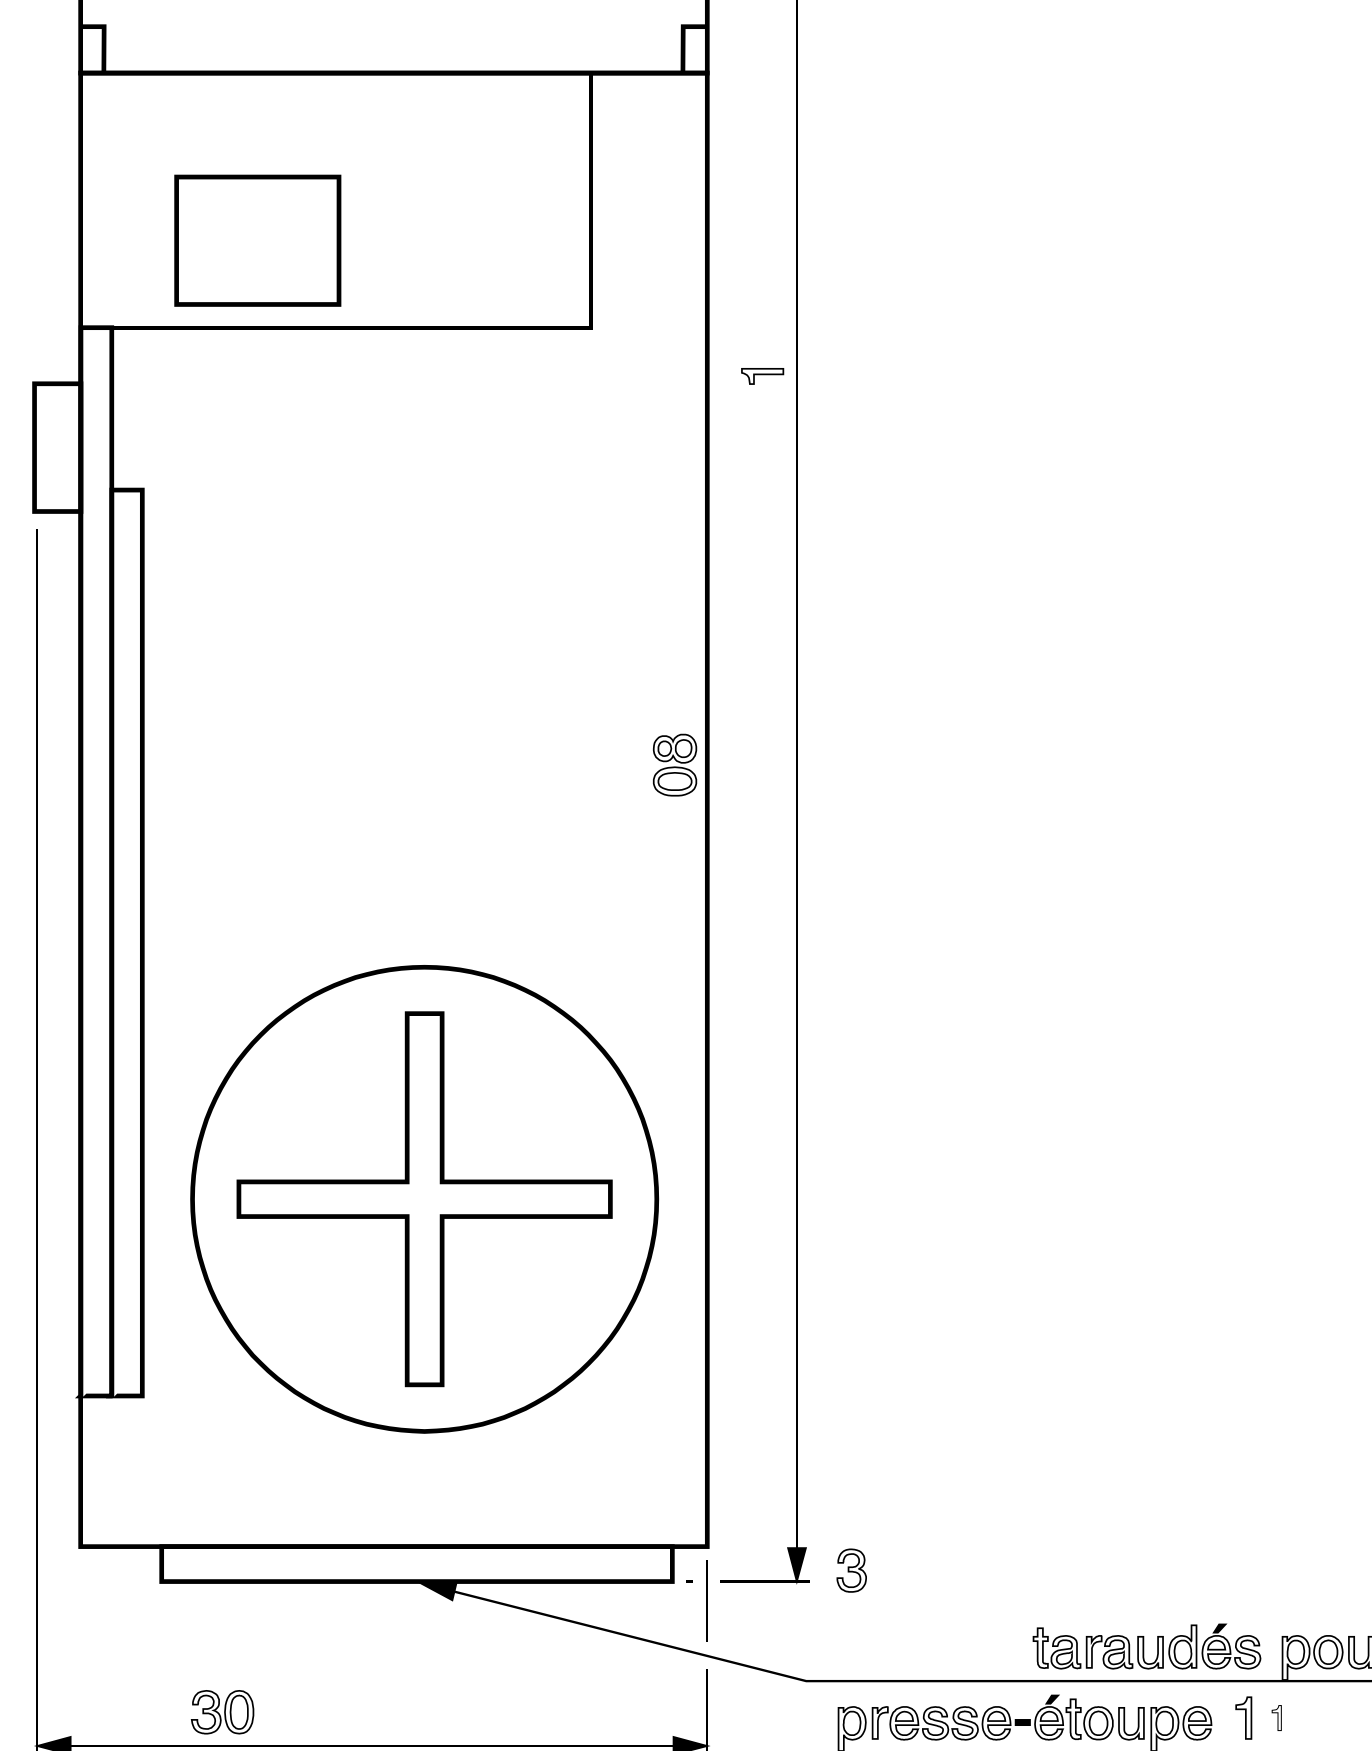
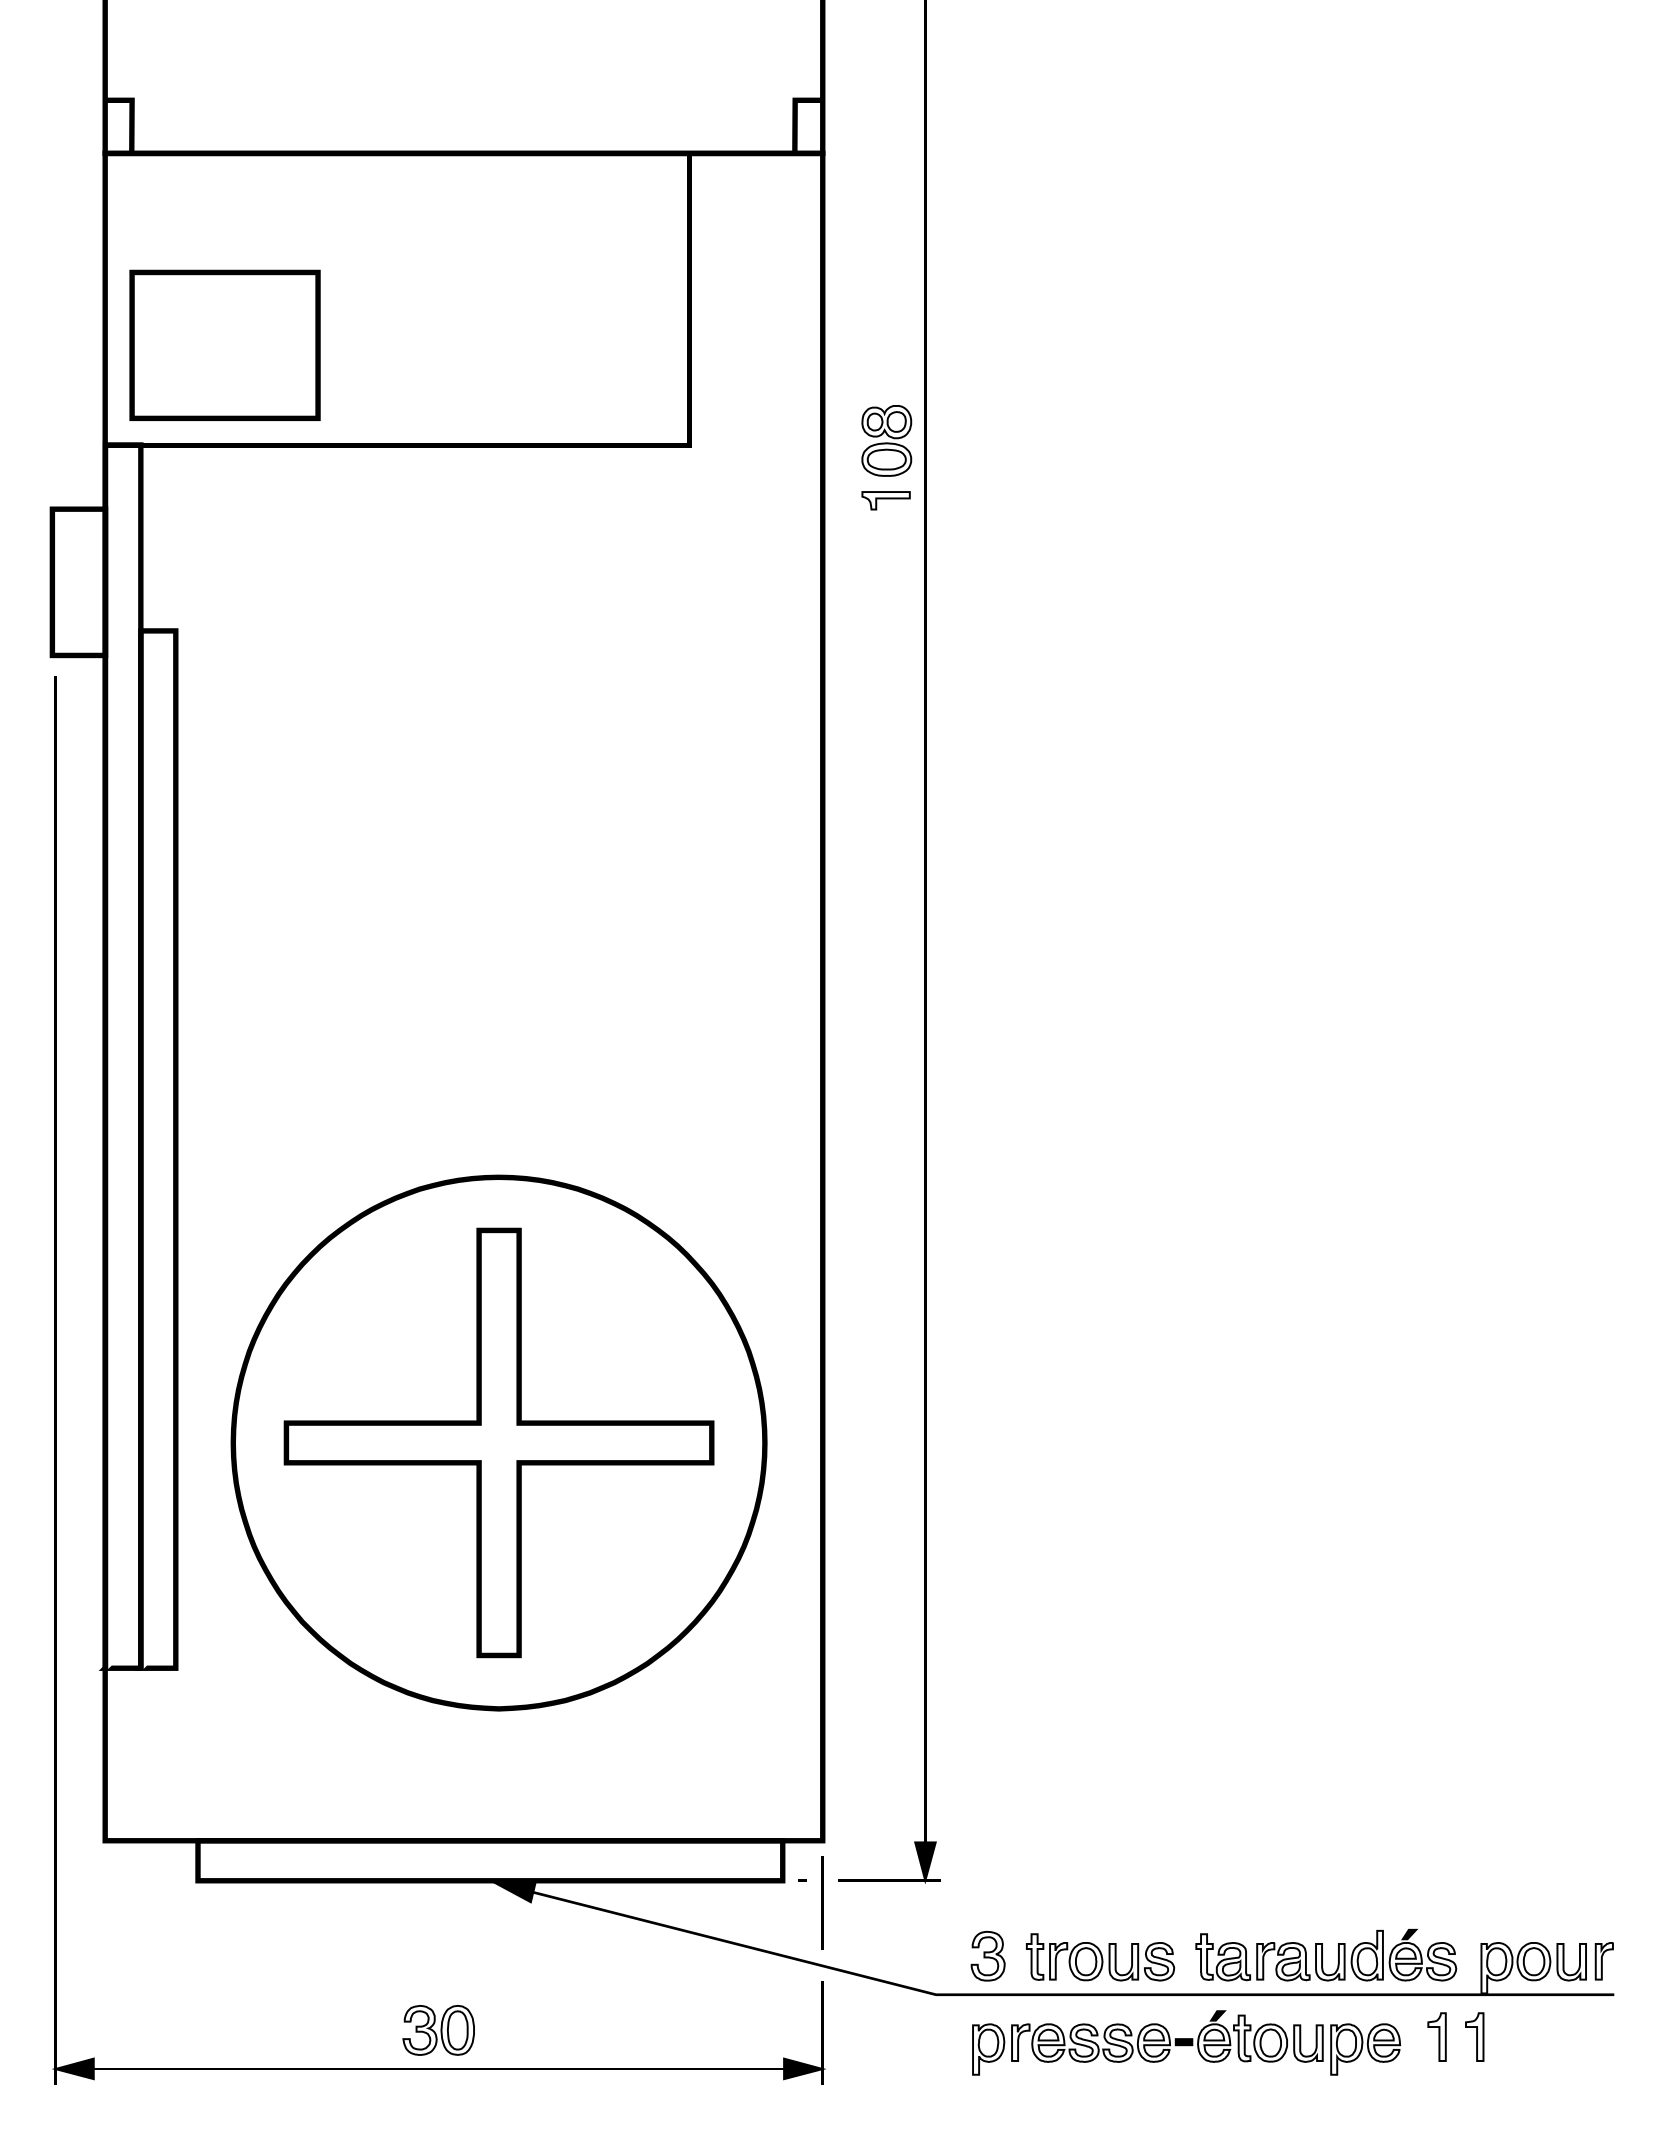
part: (257, 239) -> (224, 344), moved
part: (674, 764) -> (886, 440), moved
part: (851, 1570) -> (987, 1956), moved
part: (949, 1648) -> (1100, 1957), added
part: (222, 1712) -> (438, 2030), moved
part: (1276, 1717) -> (1474, 2036), size x1.67

